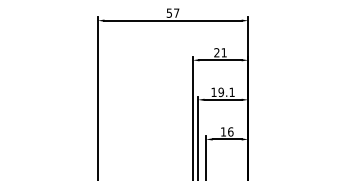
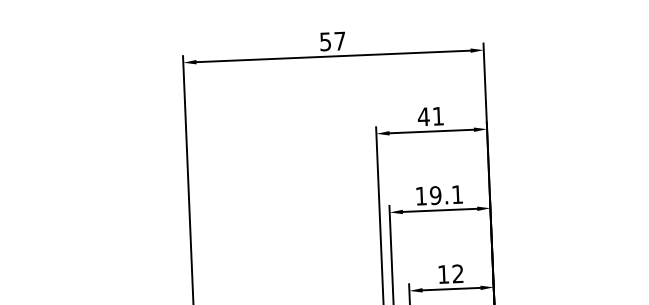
text: (216, 52) -> (422, 116), 21 -> 41
text: (230, 131) -> (457, 272), 16 -> 12

